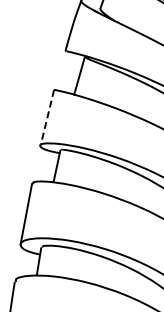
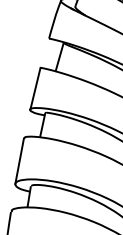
line: (47, 117) -> (35, 88), dashed -> solid

